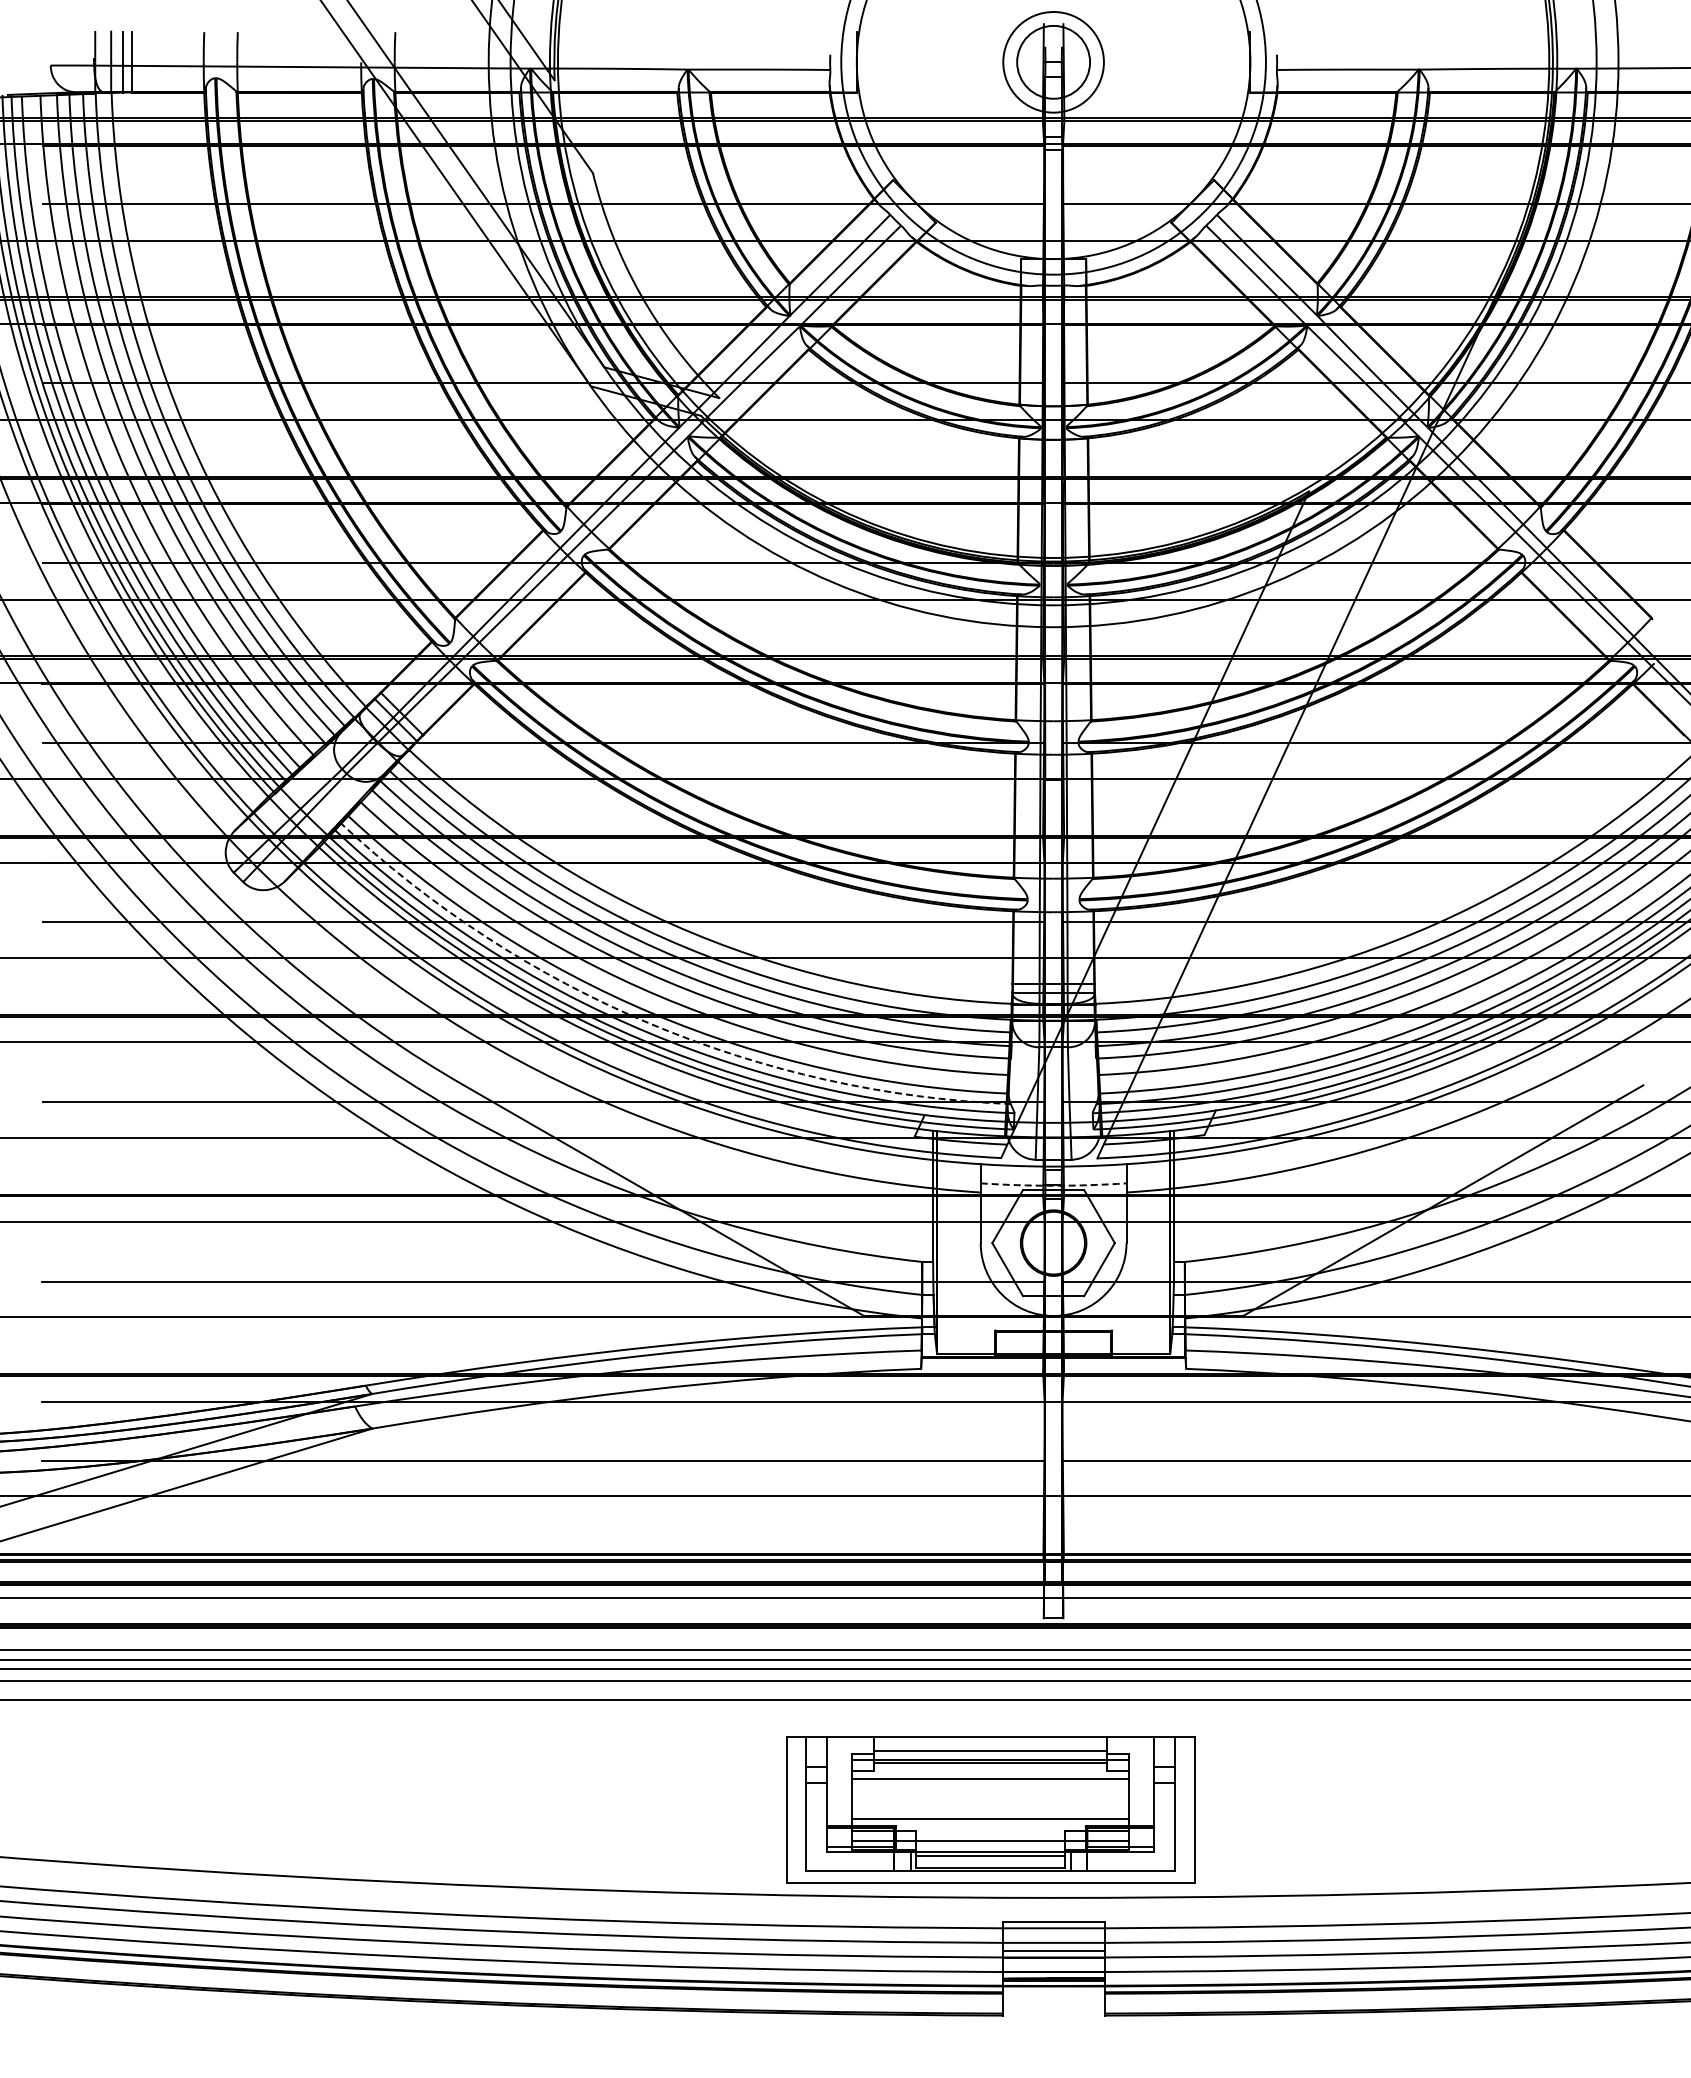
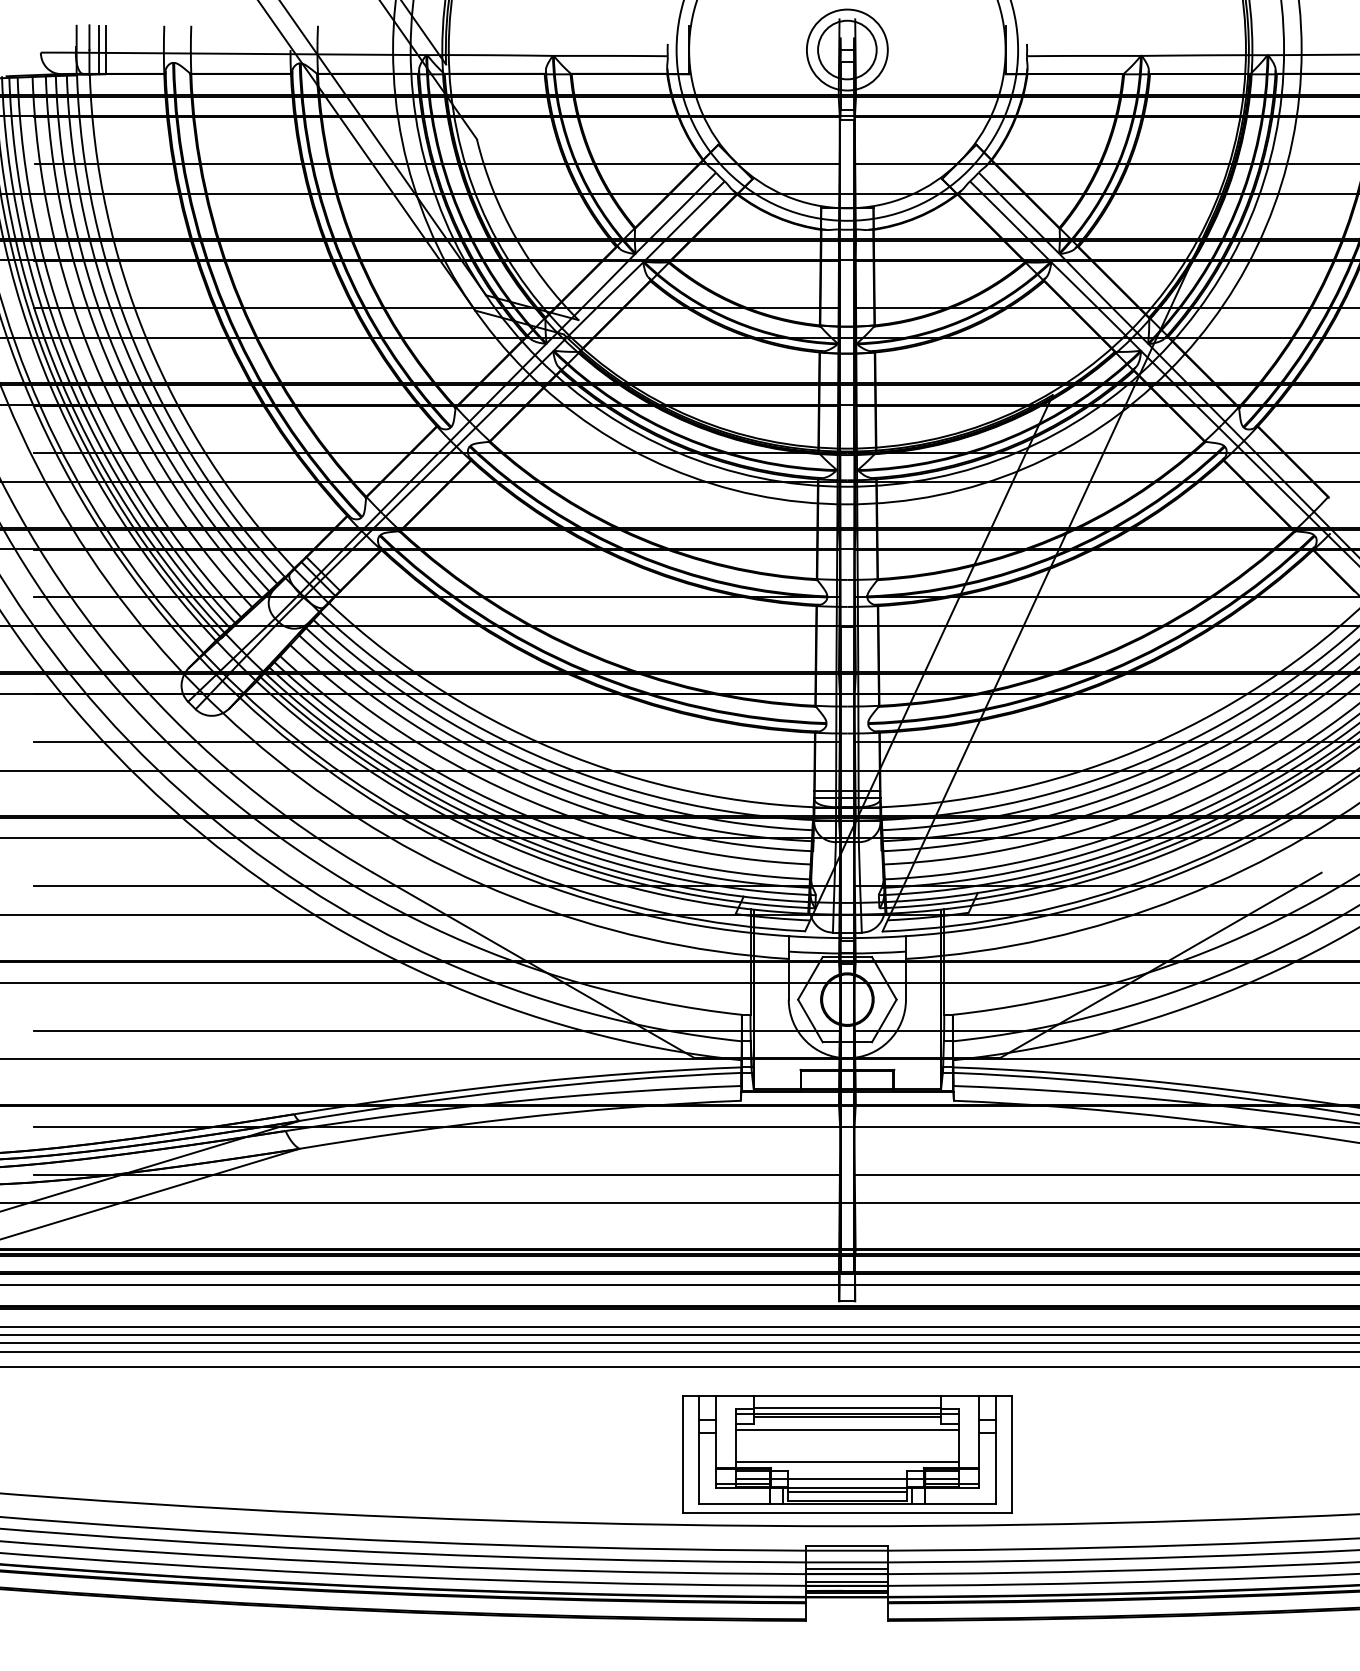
arc: (649, 1023) -> (522, 823), dashed -> solid
arc: (1053, 1185) -> (847, 953), dashed -> solid
part: (990, 1809) -> (847, 1454), moved
line: (1053, 1967) -> (847, 1582), added

